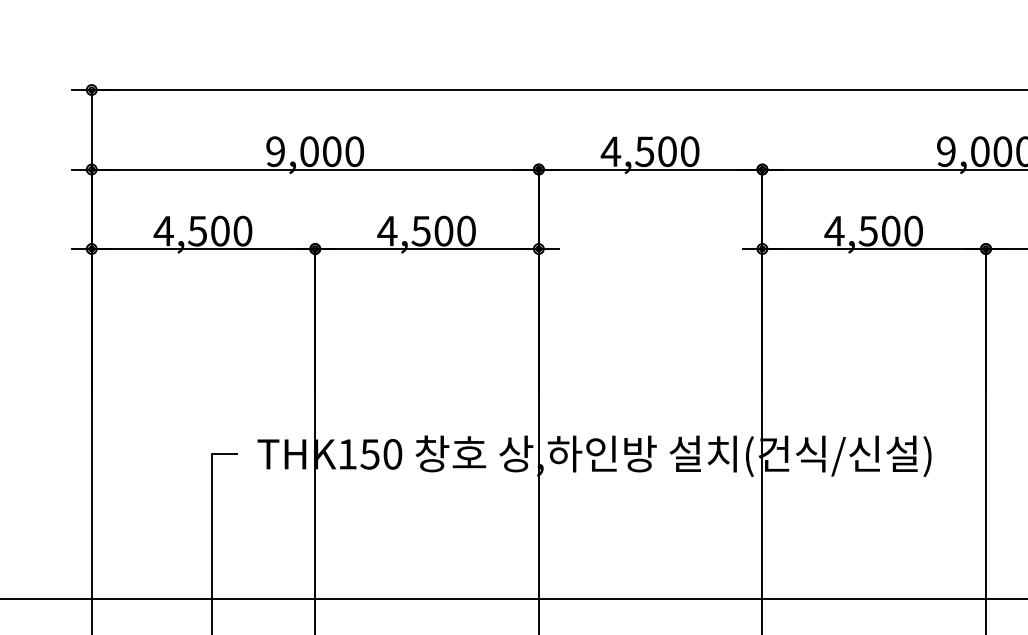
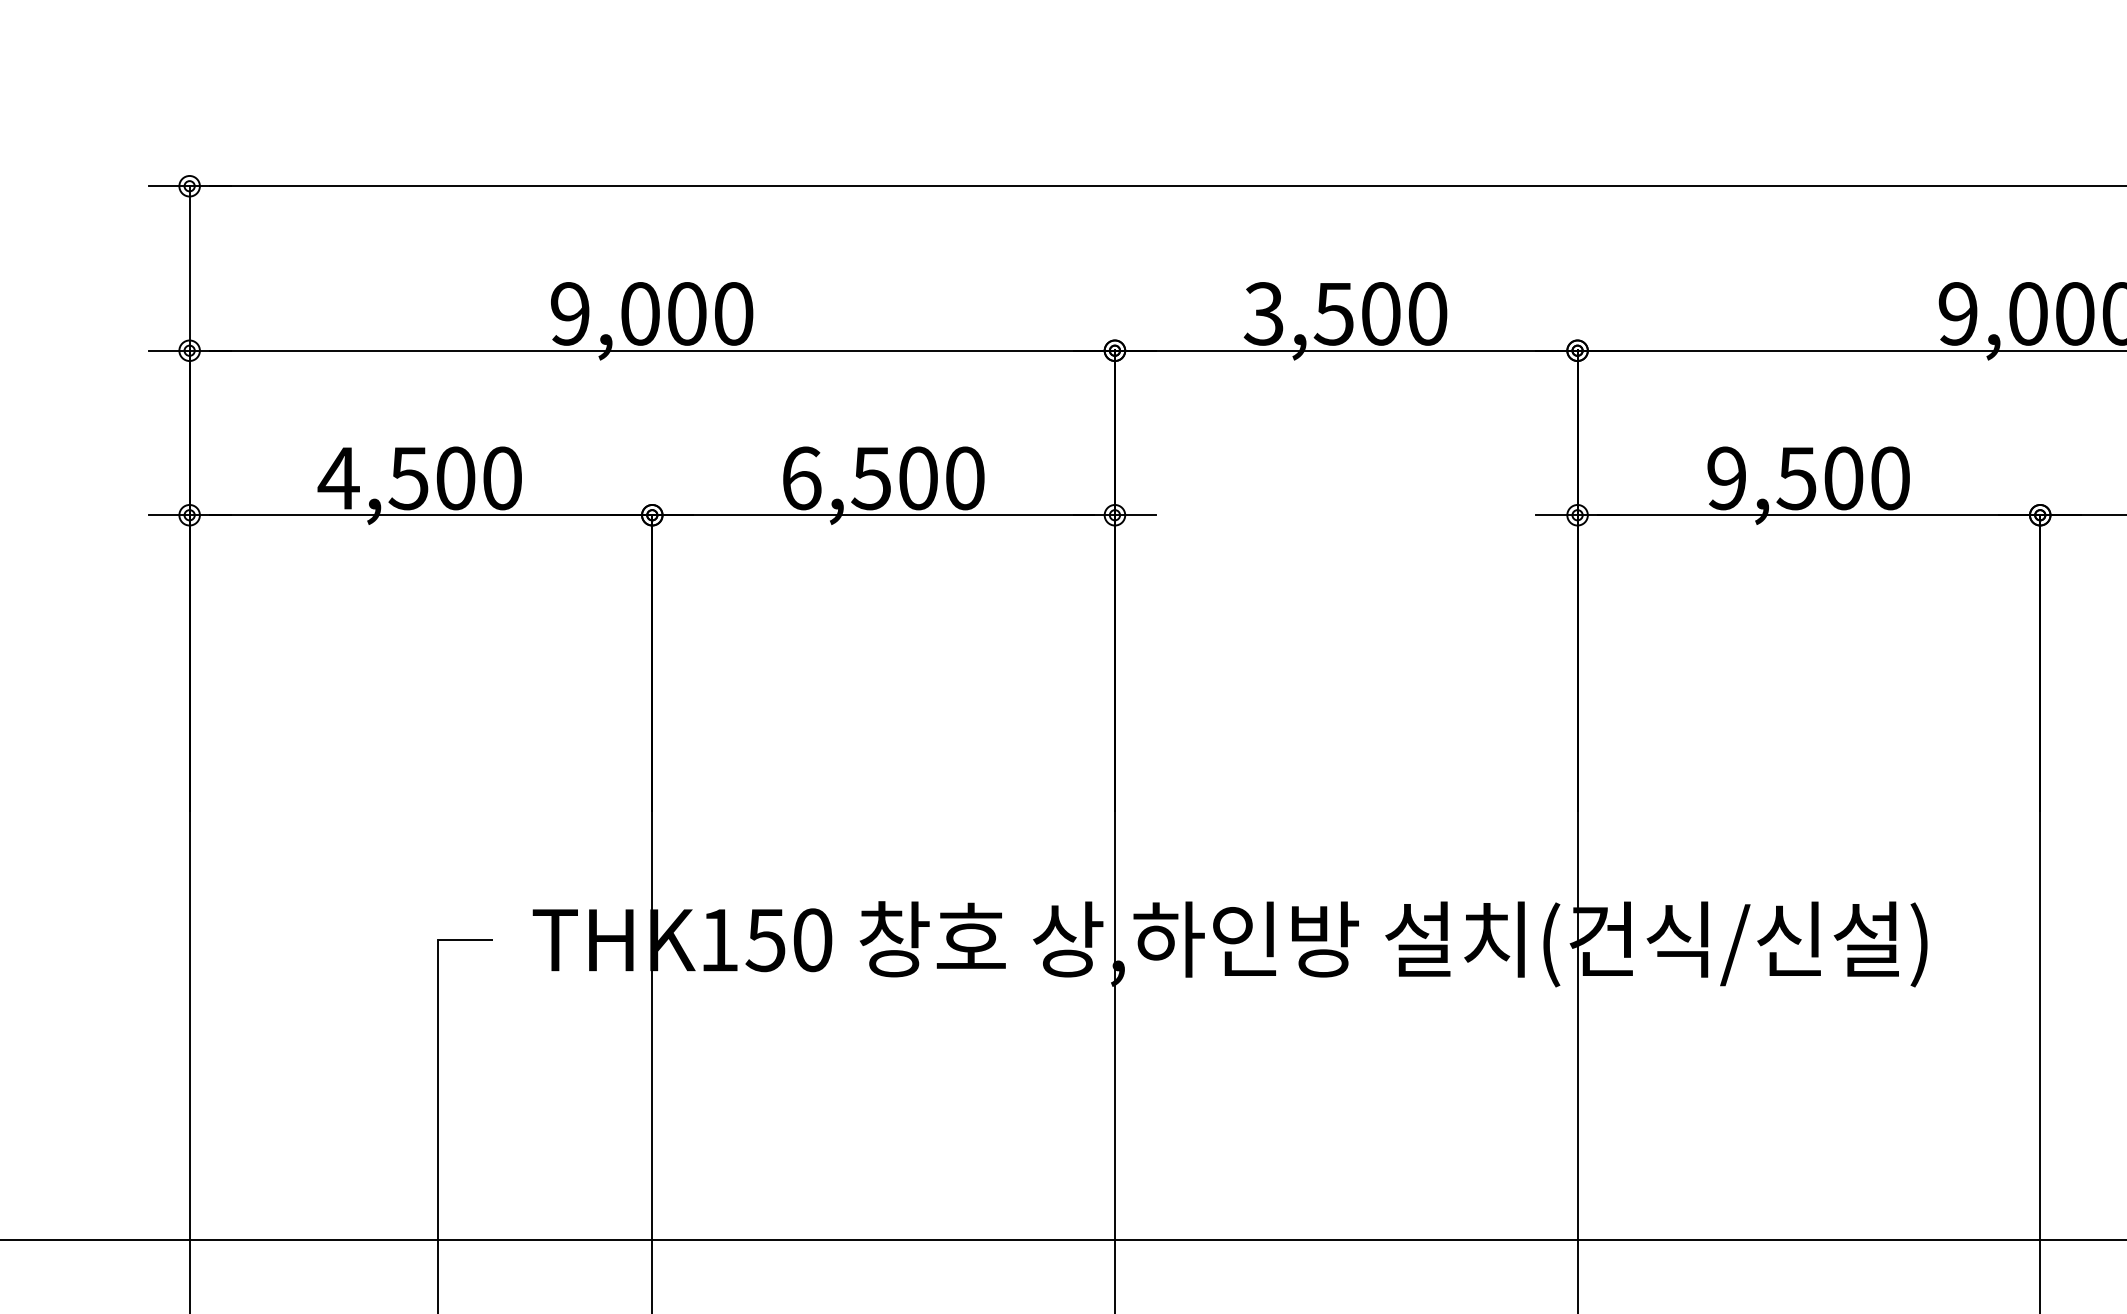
text: (610, 151) -> (1263, 313), 4,500 -> 3,500
text: (387, 230) -> (801, 476), 4,500 -> 6,500
text: (834, 230) -> (1726, 476), 4,500 -> 9,500

